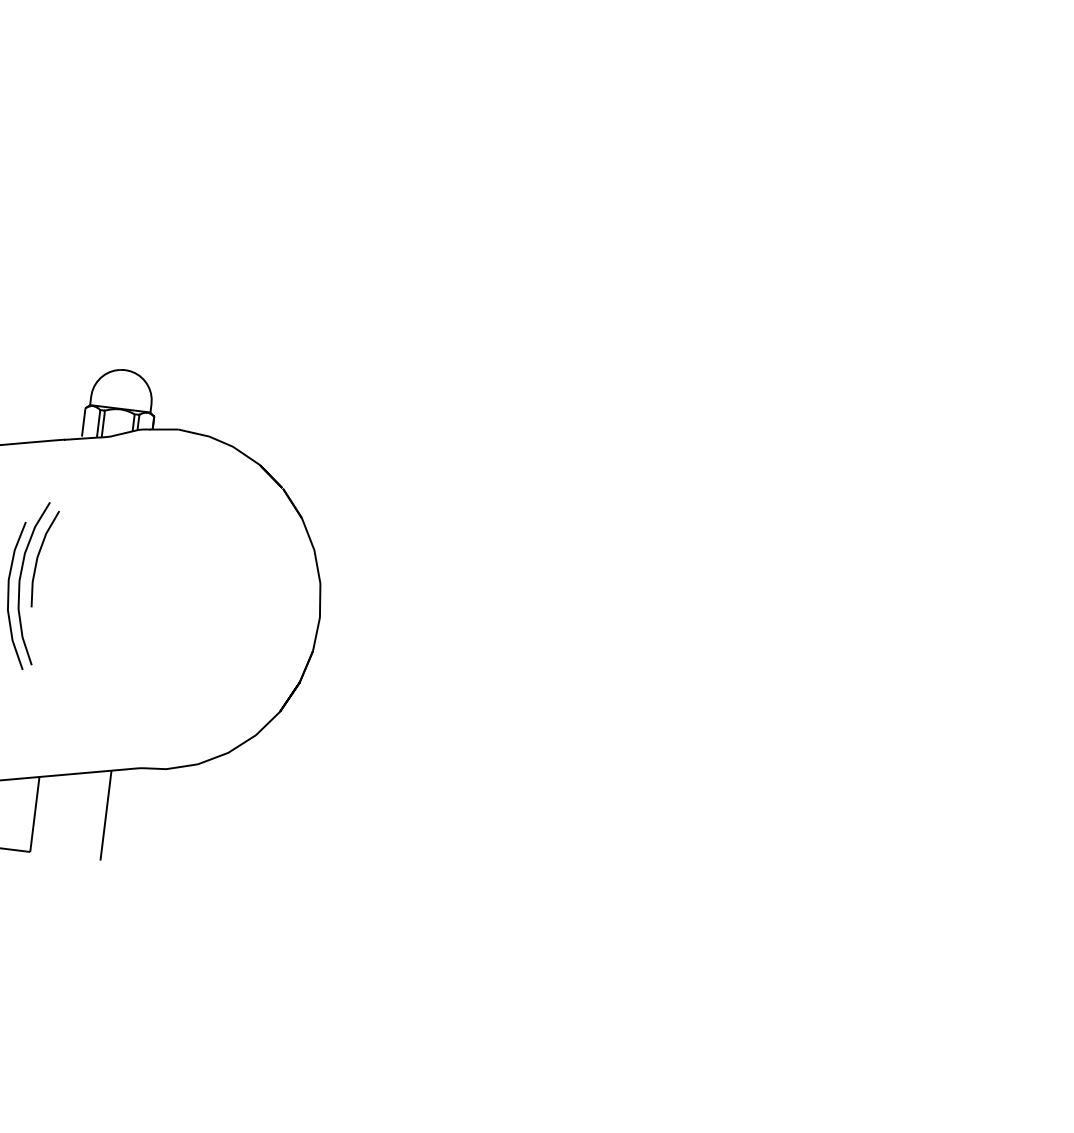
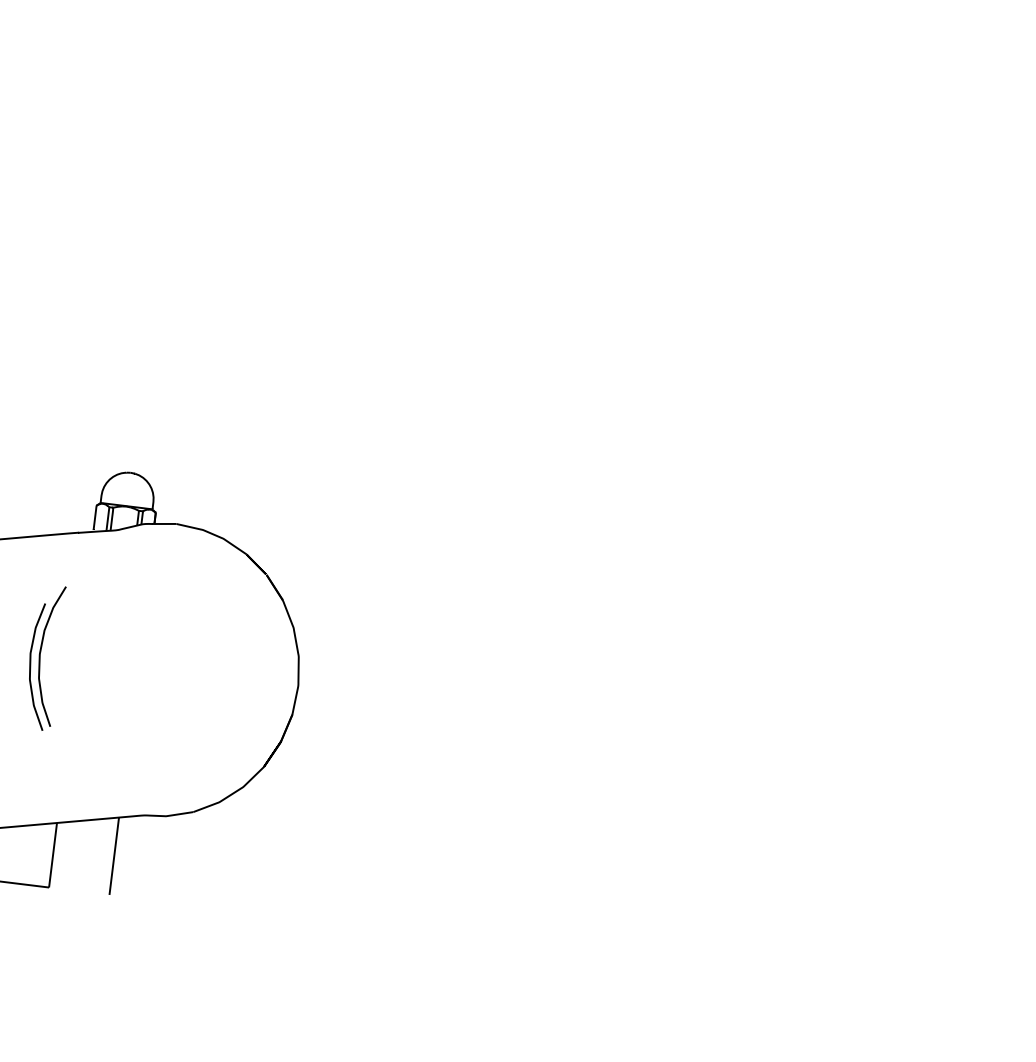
curve: (40, 554) -> (57, 631), removed

